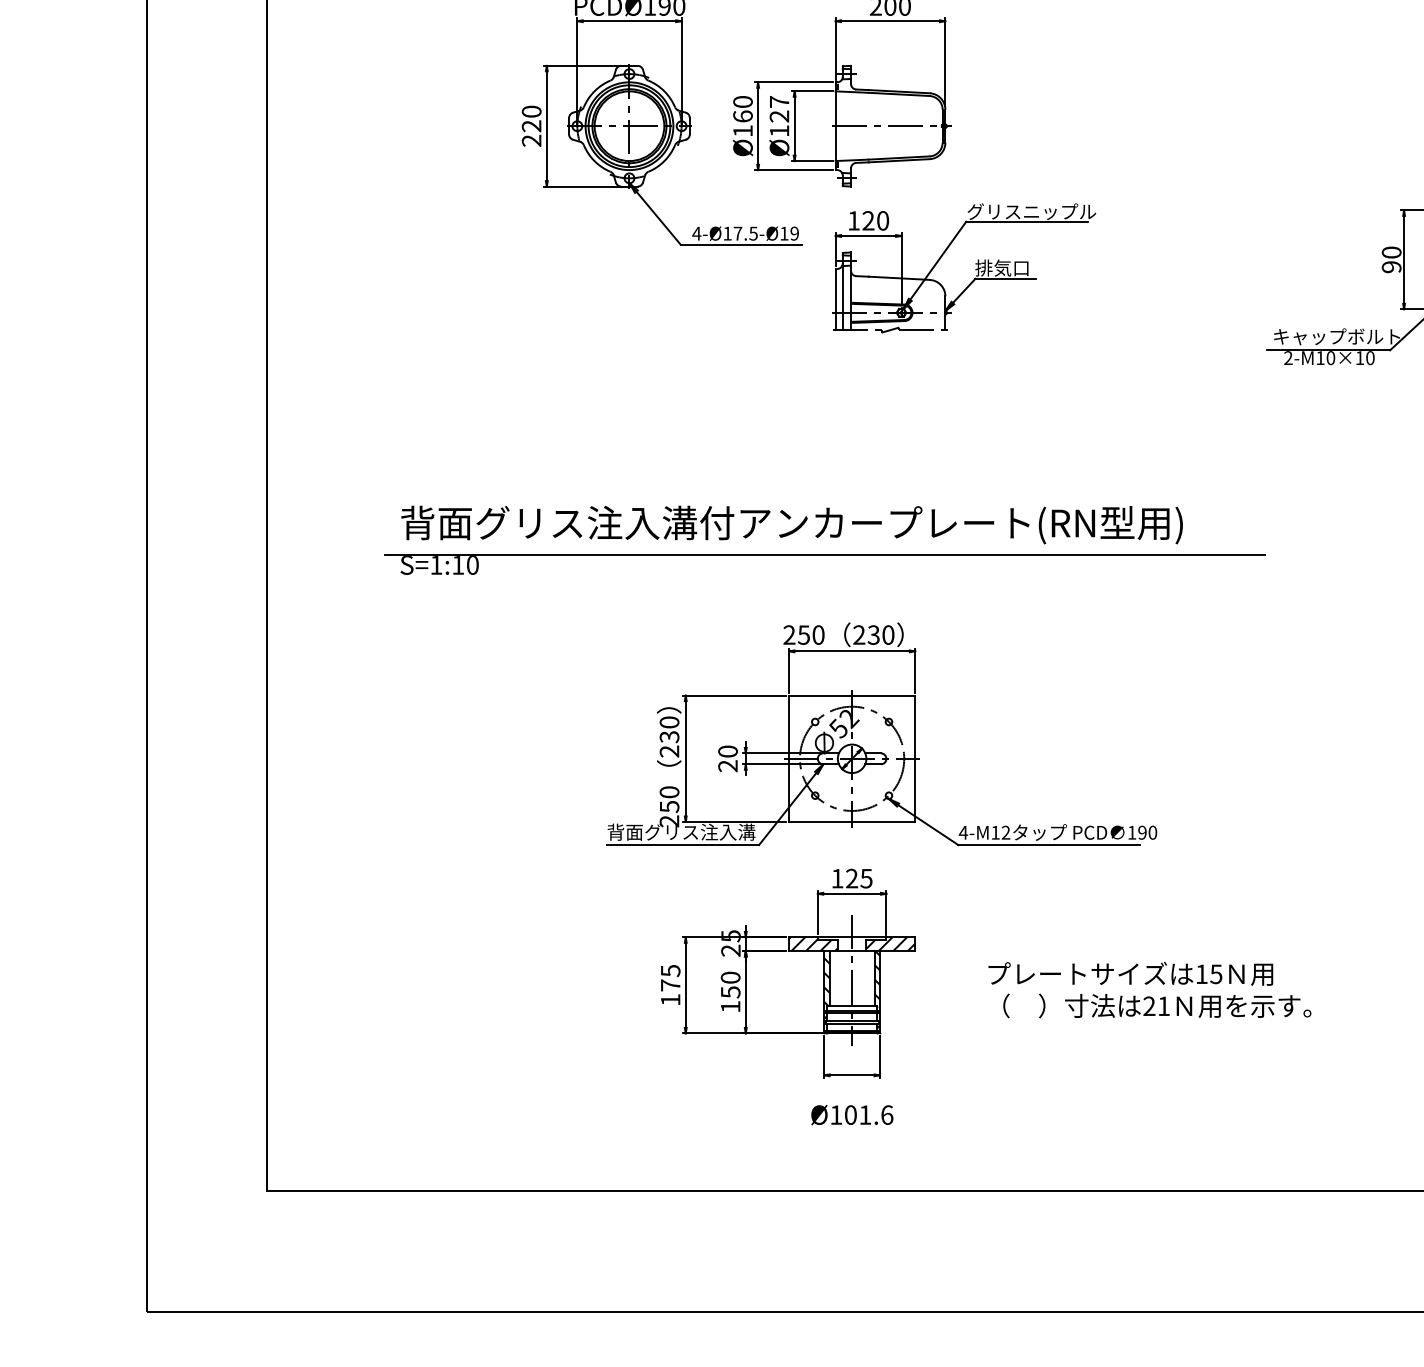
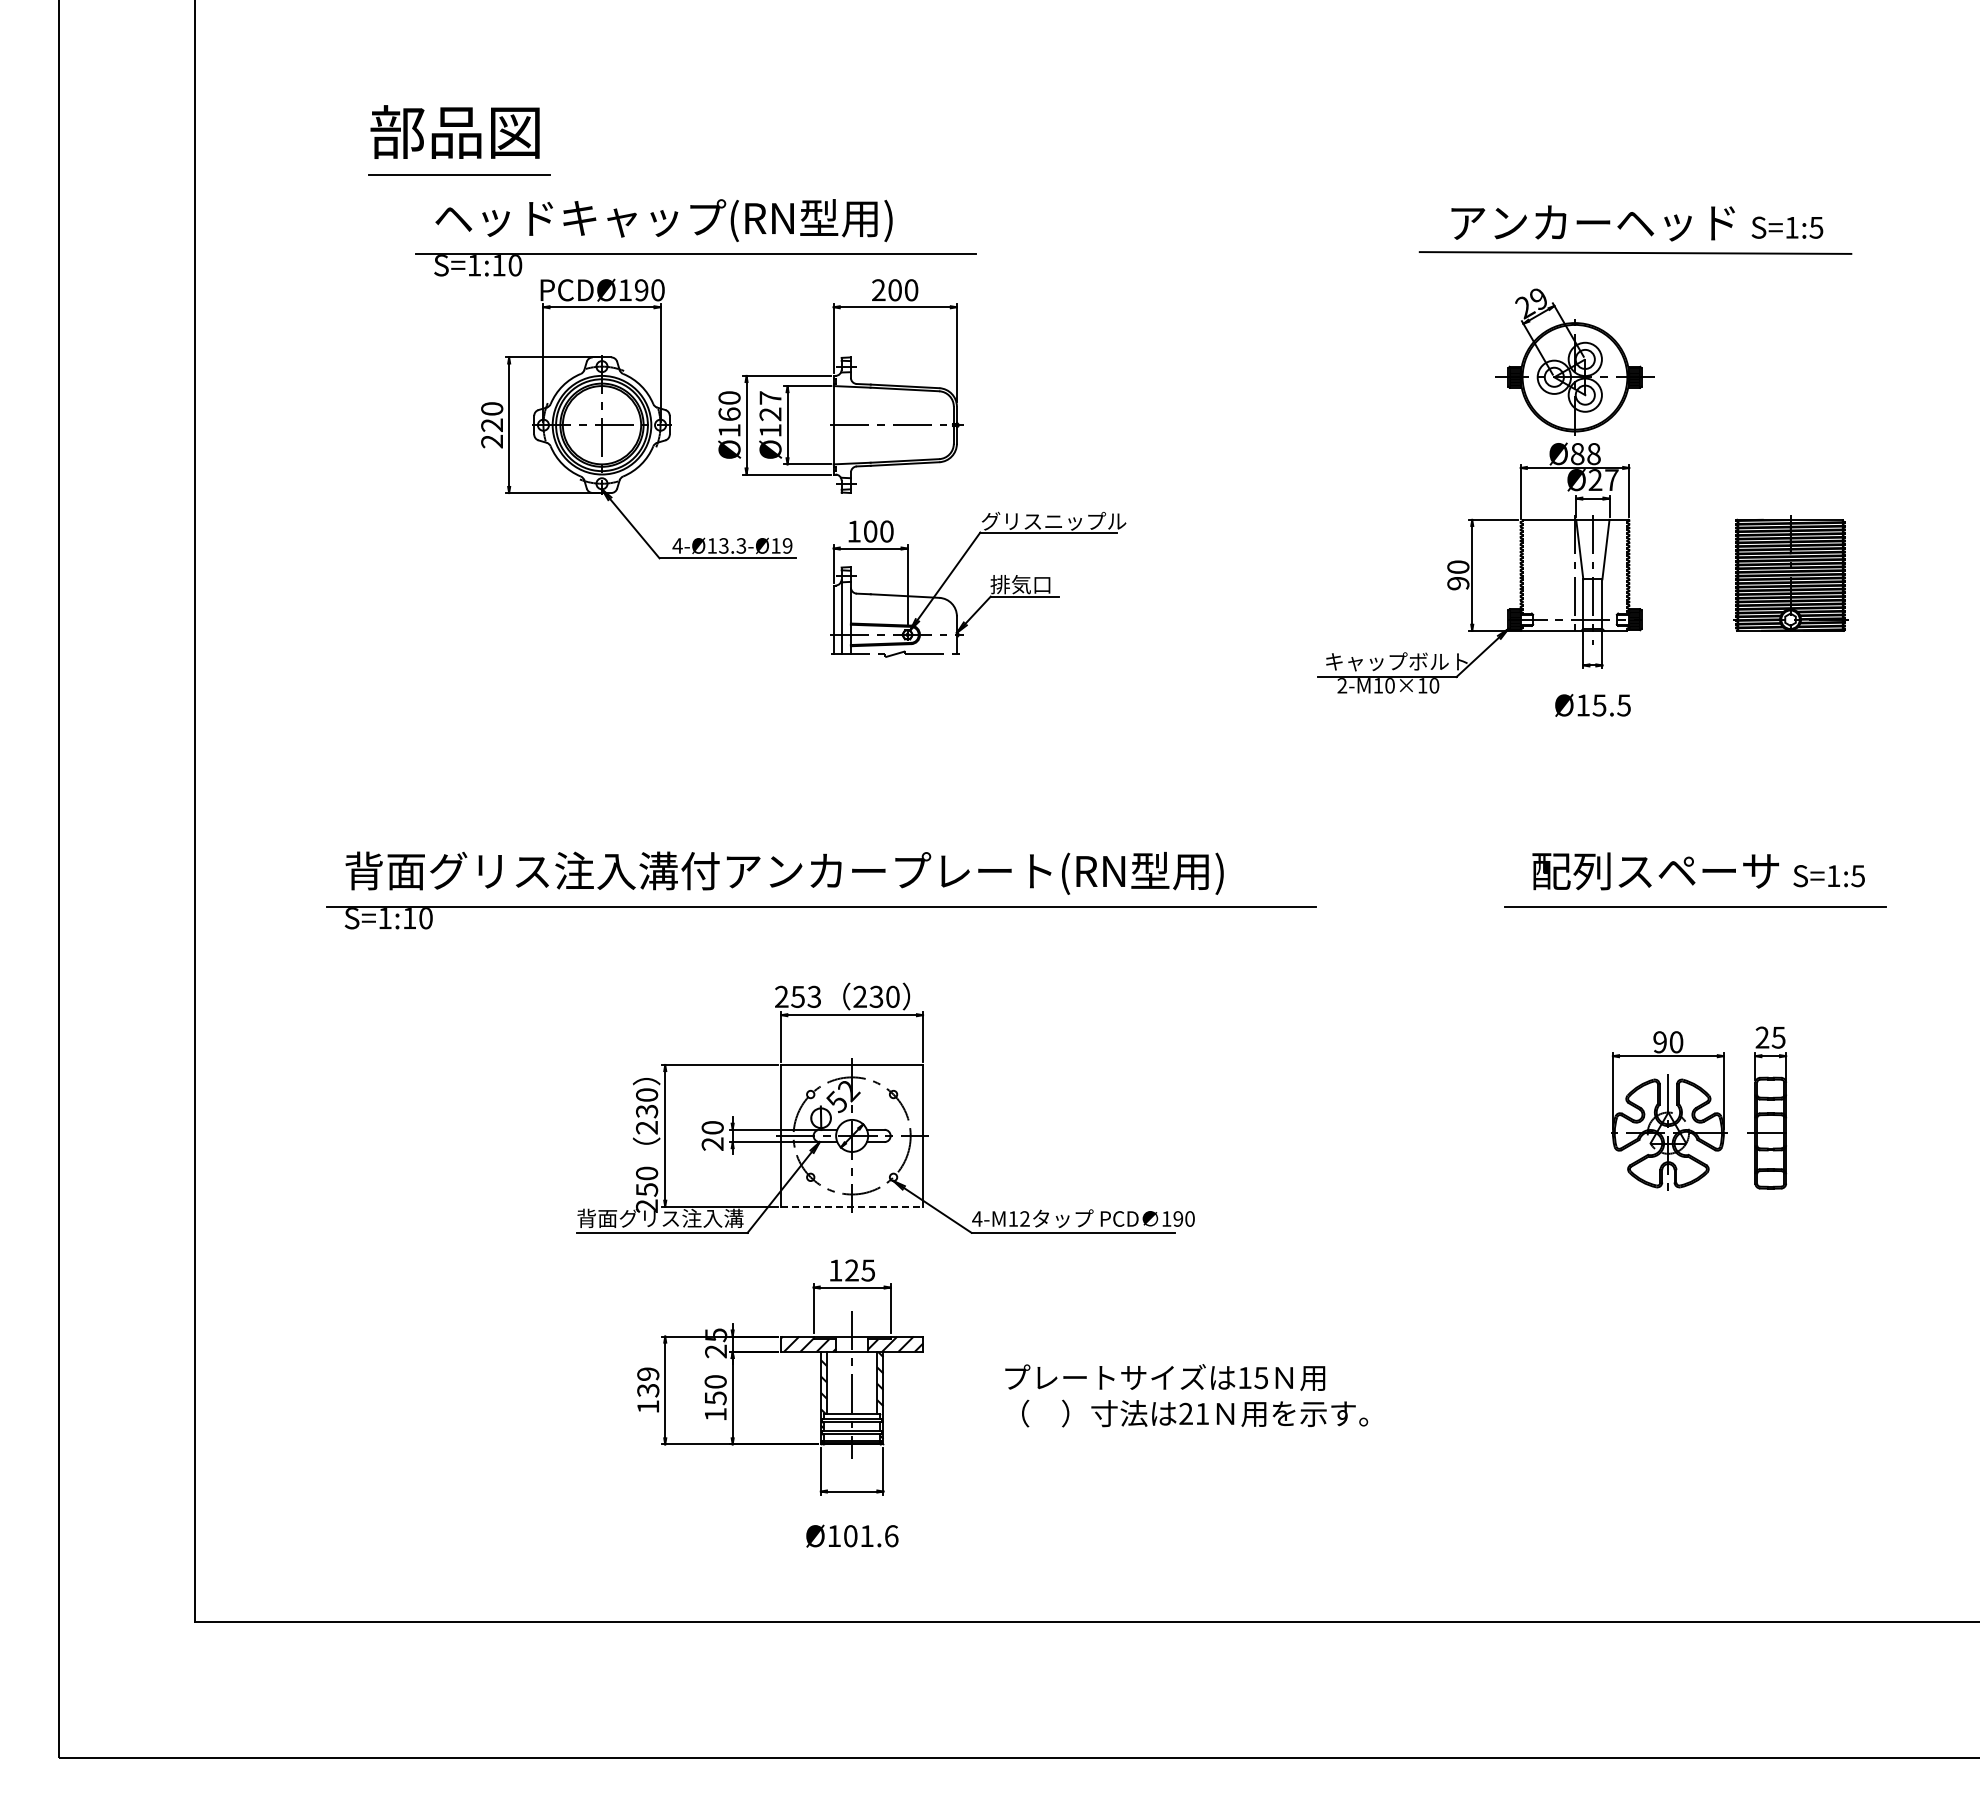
text: (868, 220) -> (870, 531), 120 -> 100
text: (745, 233) -> (732, 545), 4-Ø17.5-Ø19 -> 4-Ø13.3-Ø19
text: (818, 634) -> (814, 996), 250 -> 253
line: (852, 821) -> (852, 1206), solid -> dashed
text: (670, 978) -> (648, 1382), 175 -> 139

